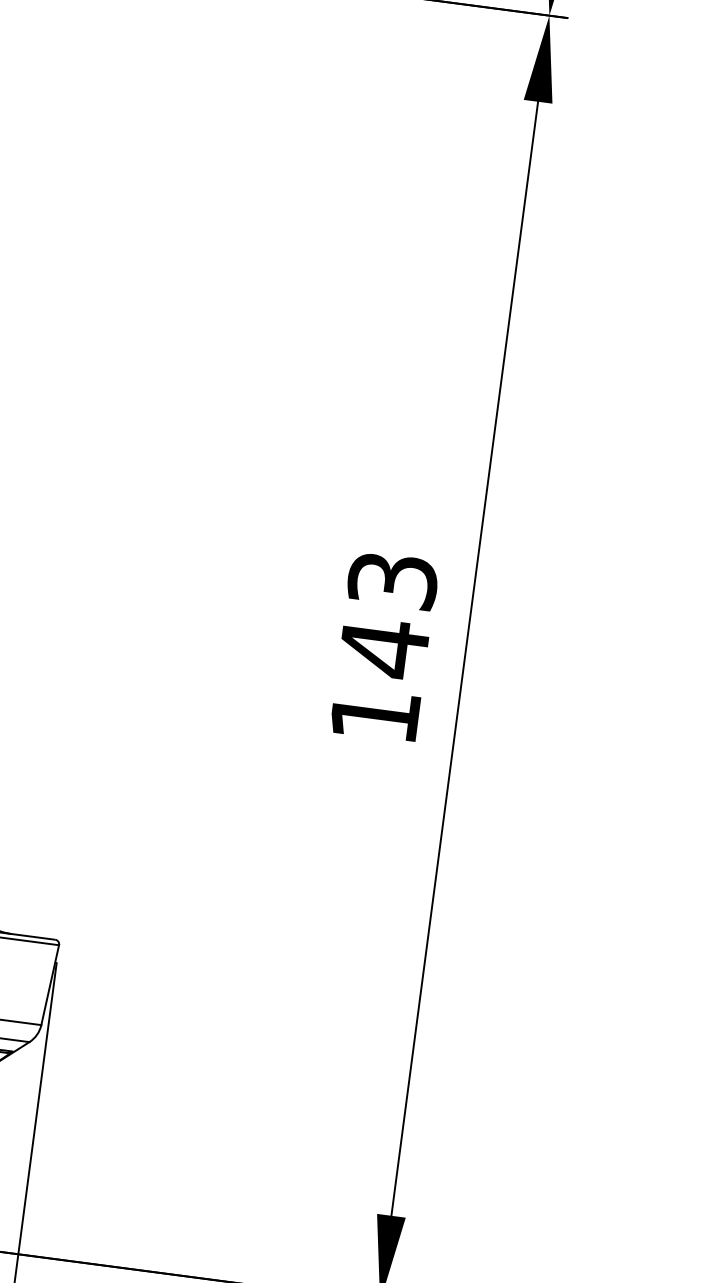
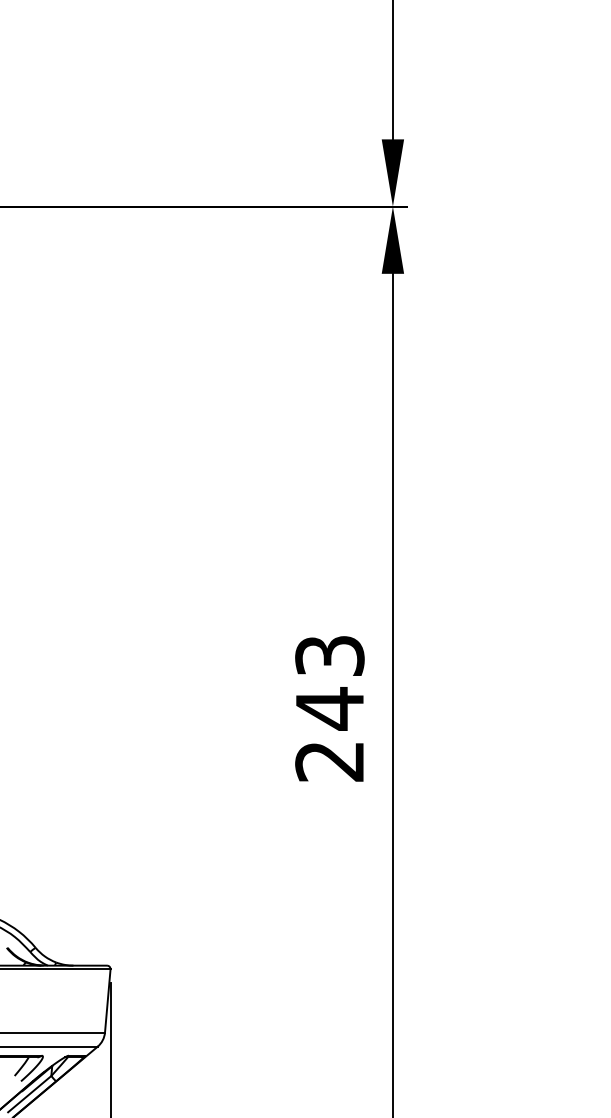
text: (374, 715) -> (329, 761), 143 -> 243

